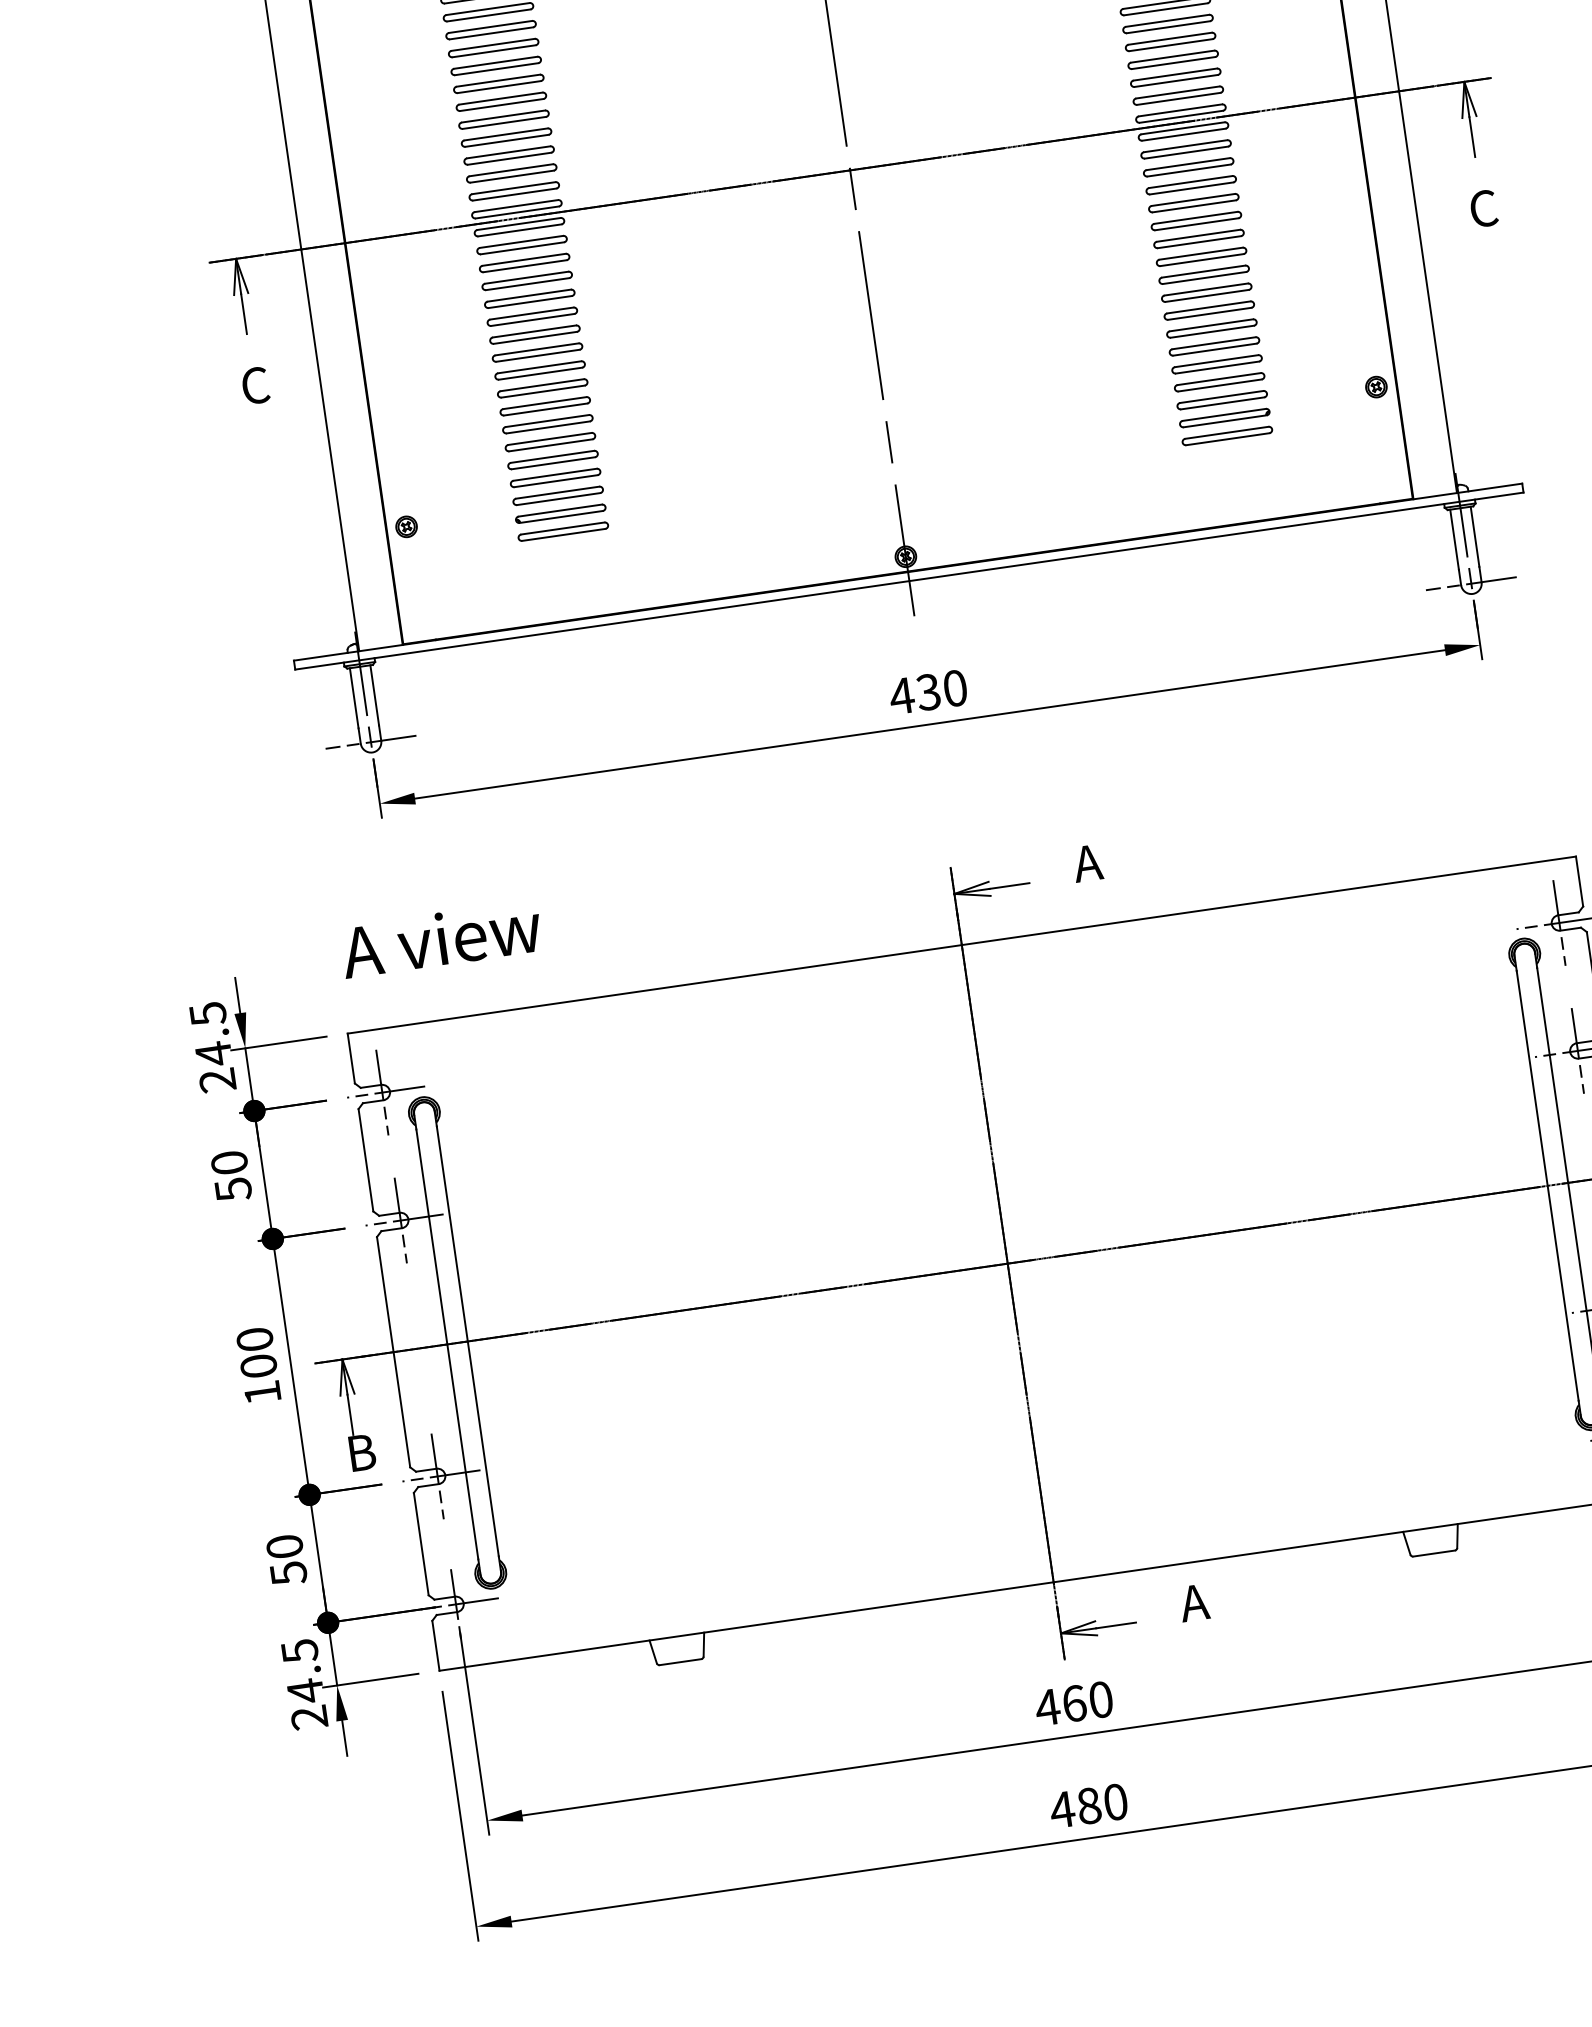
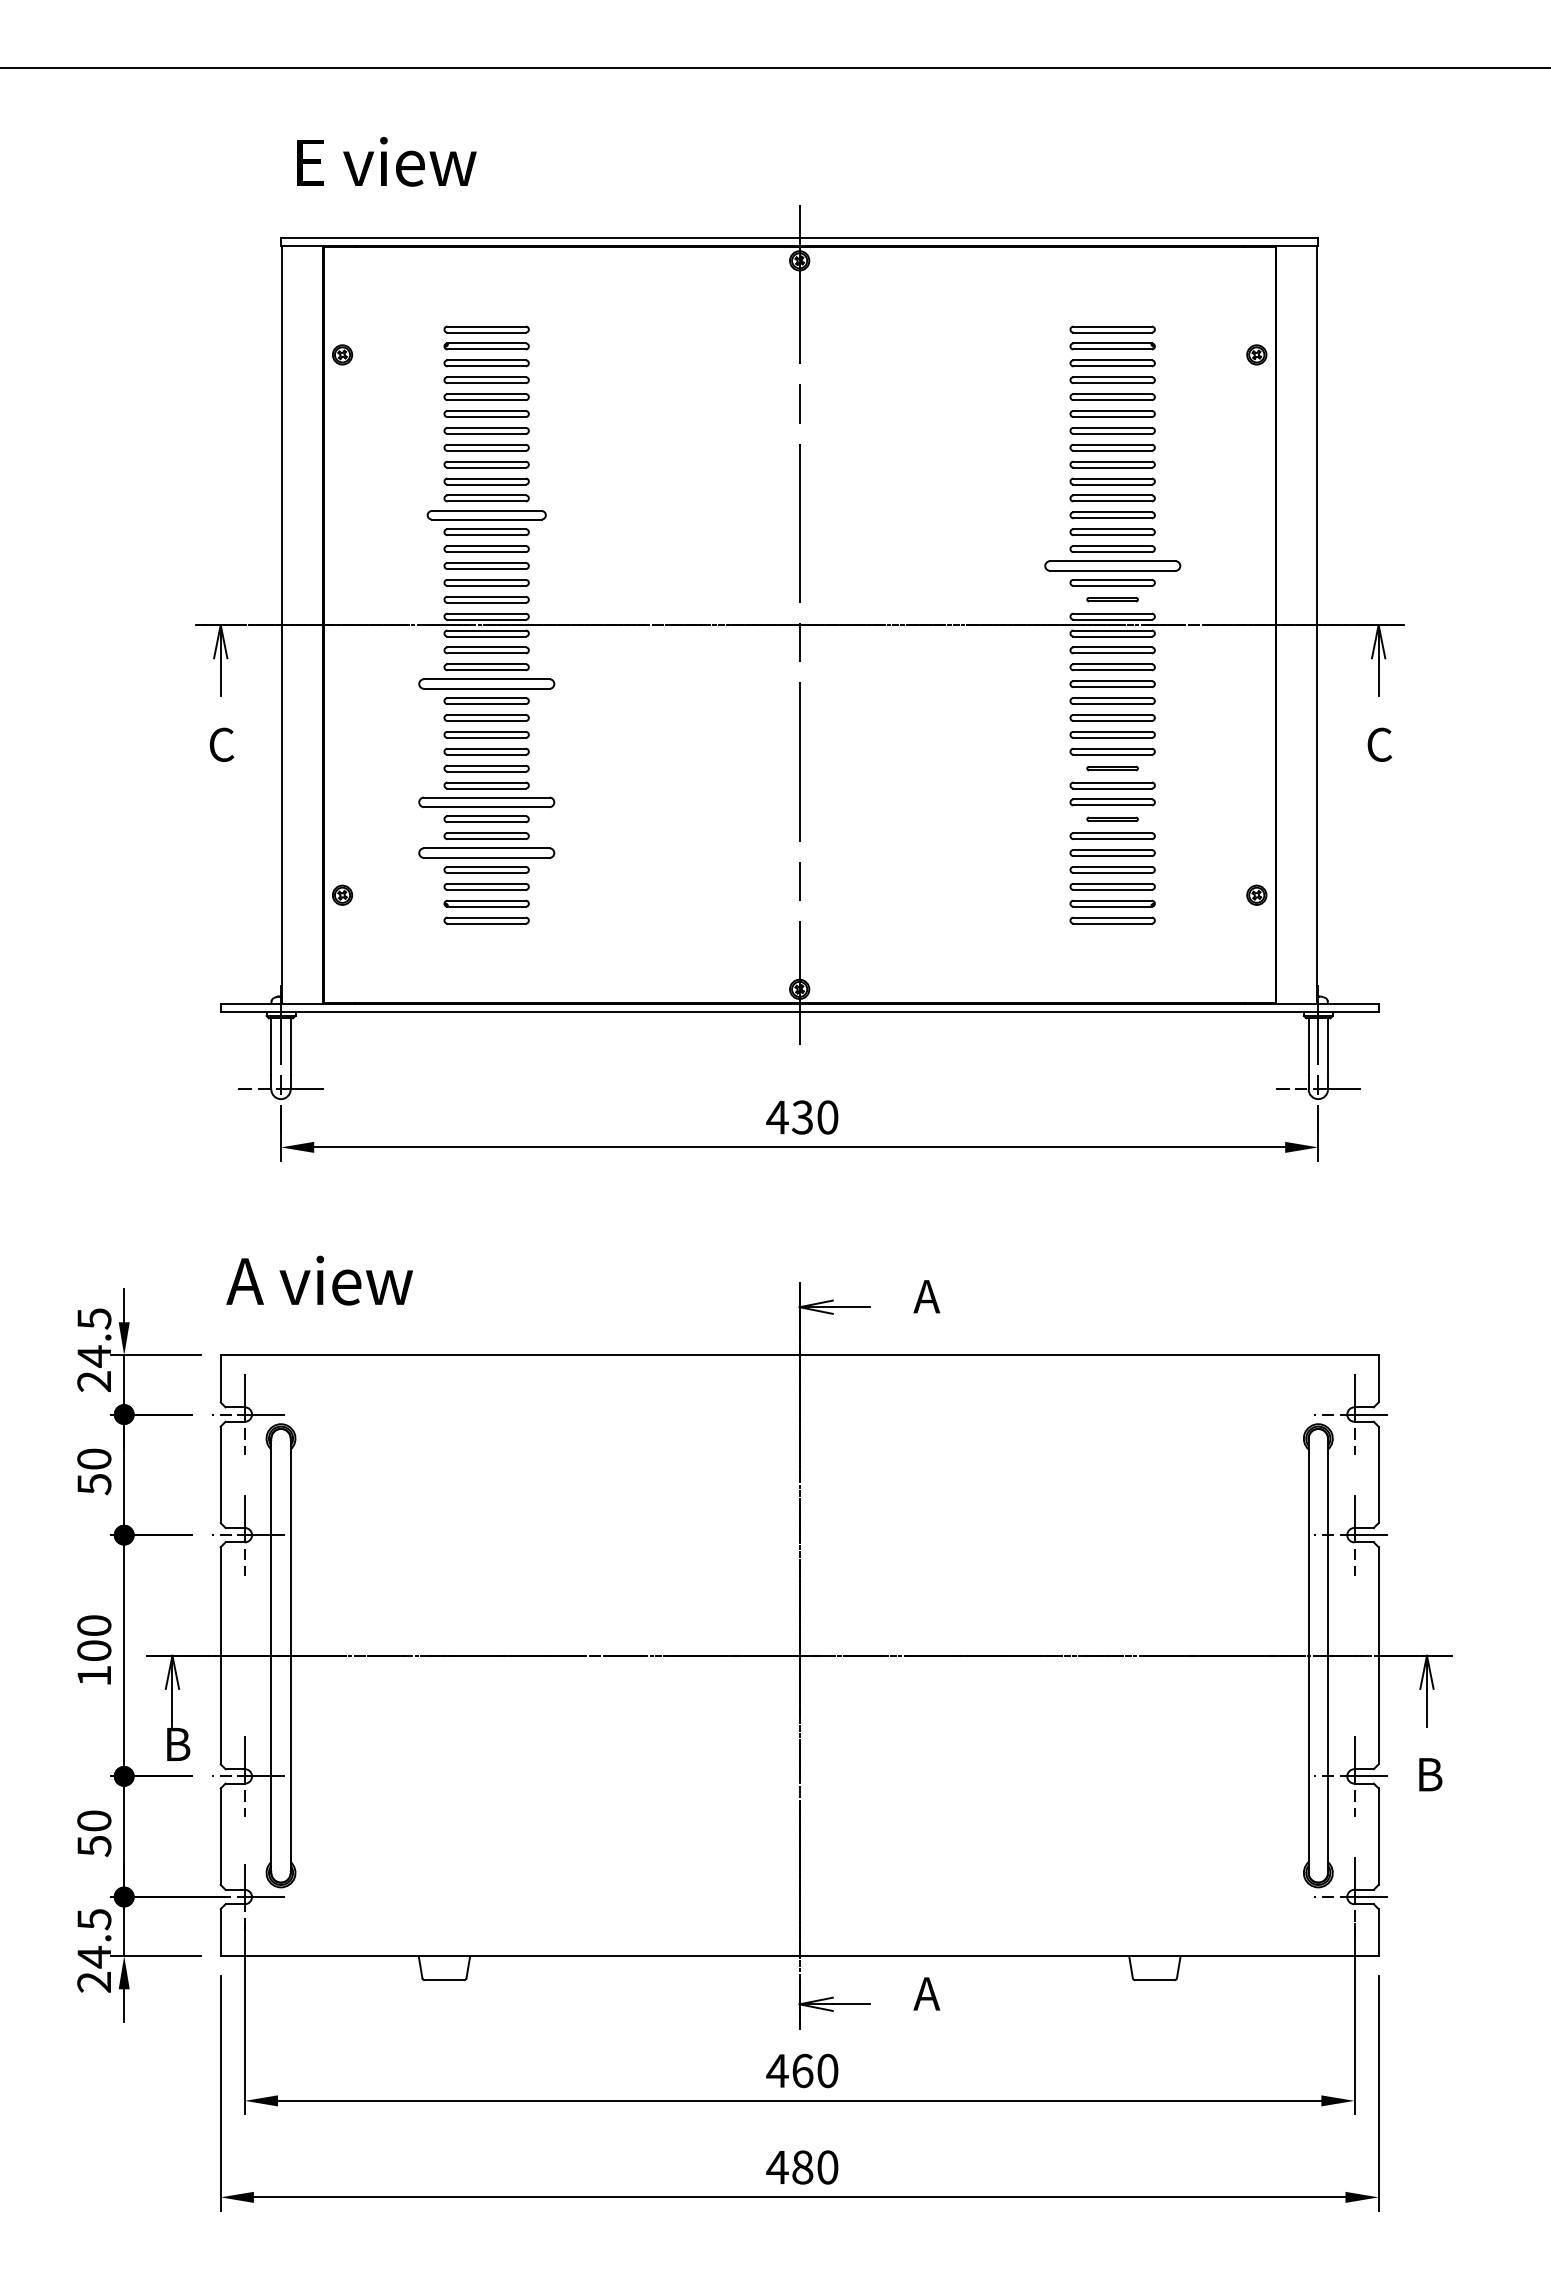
part: (1172, 59) -> (1112, 565), size x1.6
part: (1178, 95) -> (1112, 599), size x0.6
part: (501, 101) -> (486, 515), size x1.4
part: (1203, 274) -> (1112, 768), size x0.6
part: (527, 281) -> (486, 684), size x1.6
part: (1211, 328) -> (1112, 819), size x0.6
part: (545, 406) -> (486, 802), size x1.6
part: (552, 459) -> (486, 852), size x1.6

